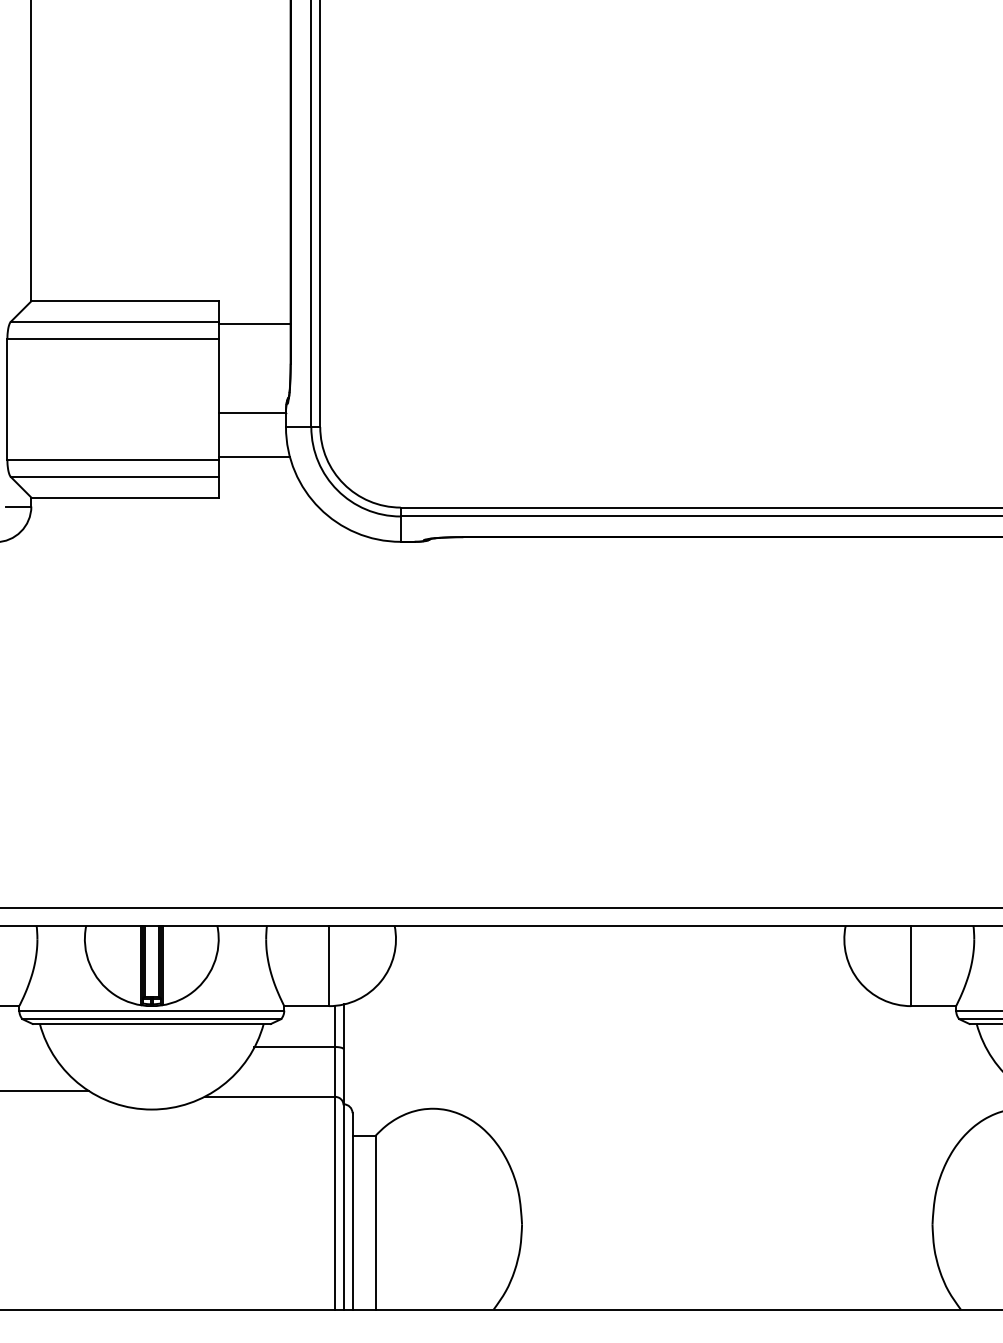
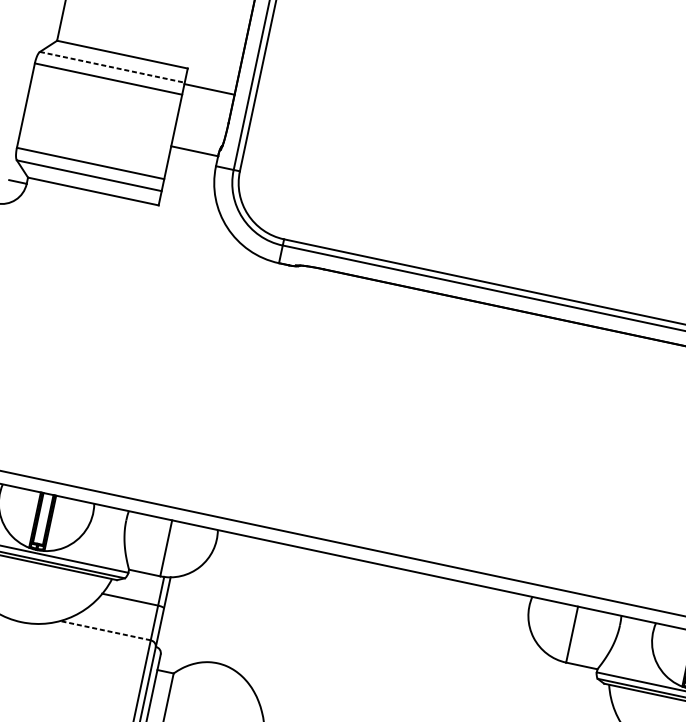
line: (114, 321) -> (112, 67), solid -> dashed
line: (254, 457) -> (189, 182), removed
line: (269, 1096) -> (105, 630), solid -> dashed

